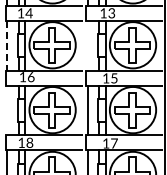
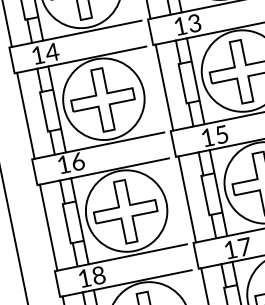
line: (7, 45) -> (26, 115), dashed -> solid
line: (87, 45) -> (164, 87), added
line: (7, 110) -> (48, 227), added

